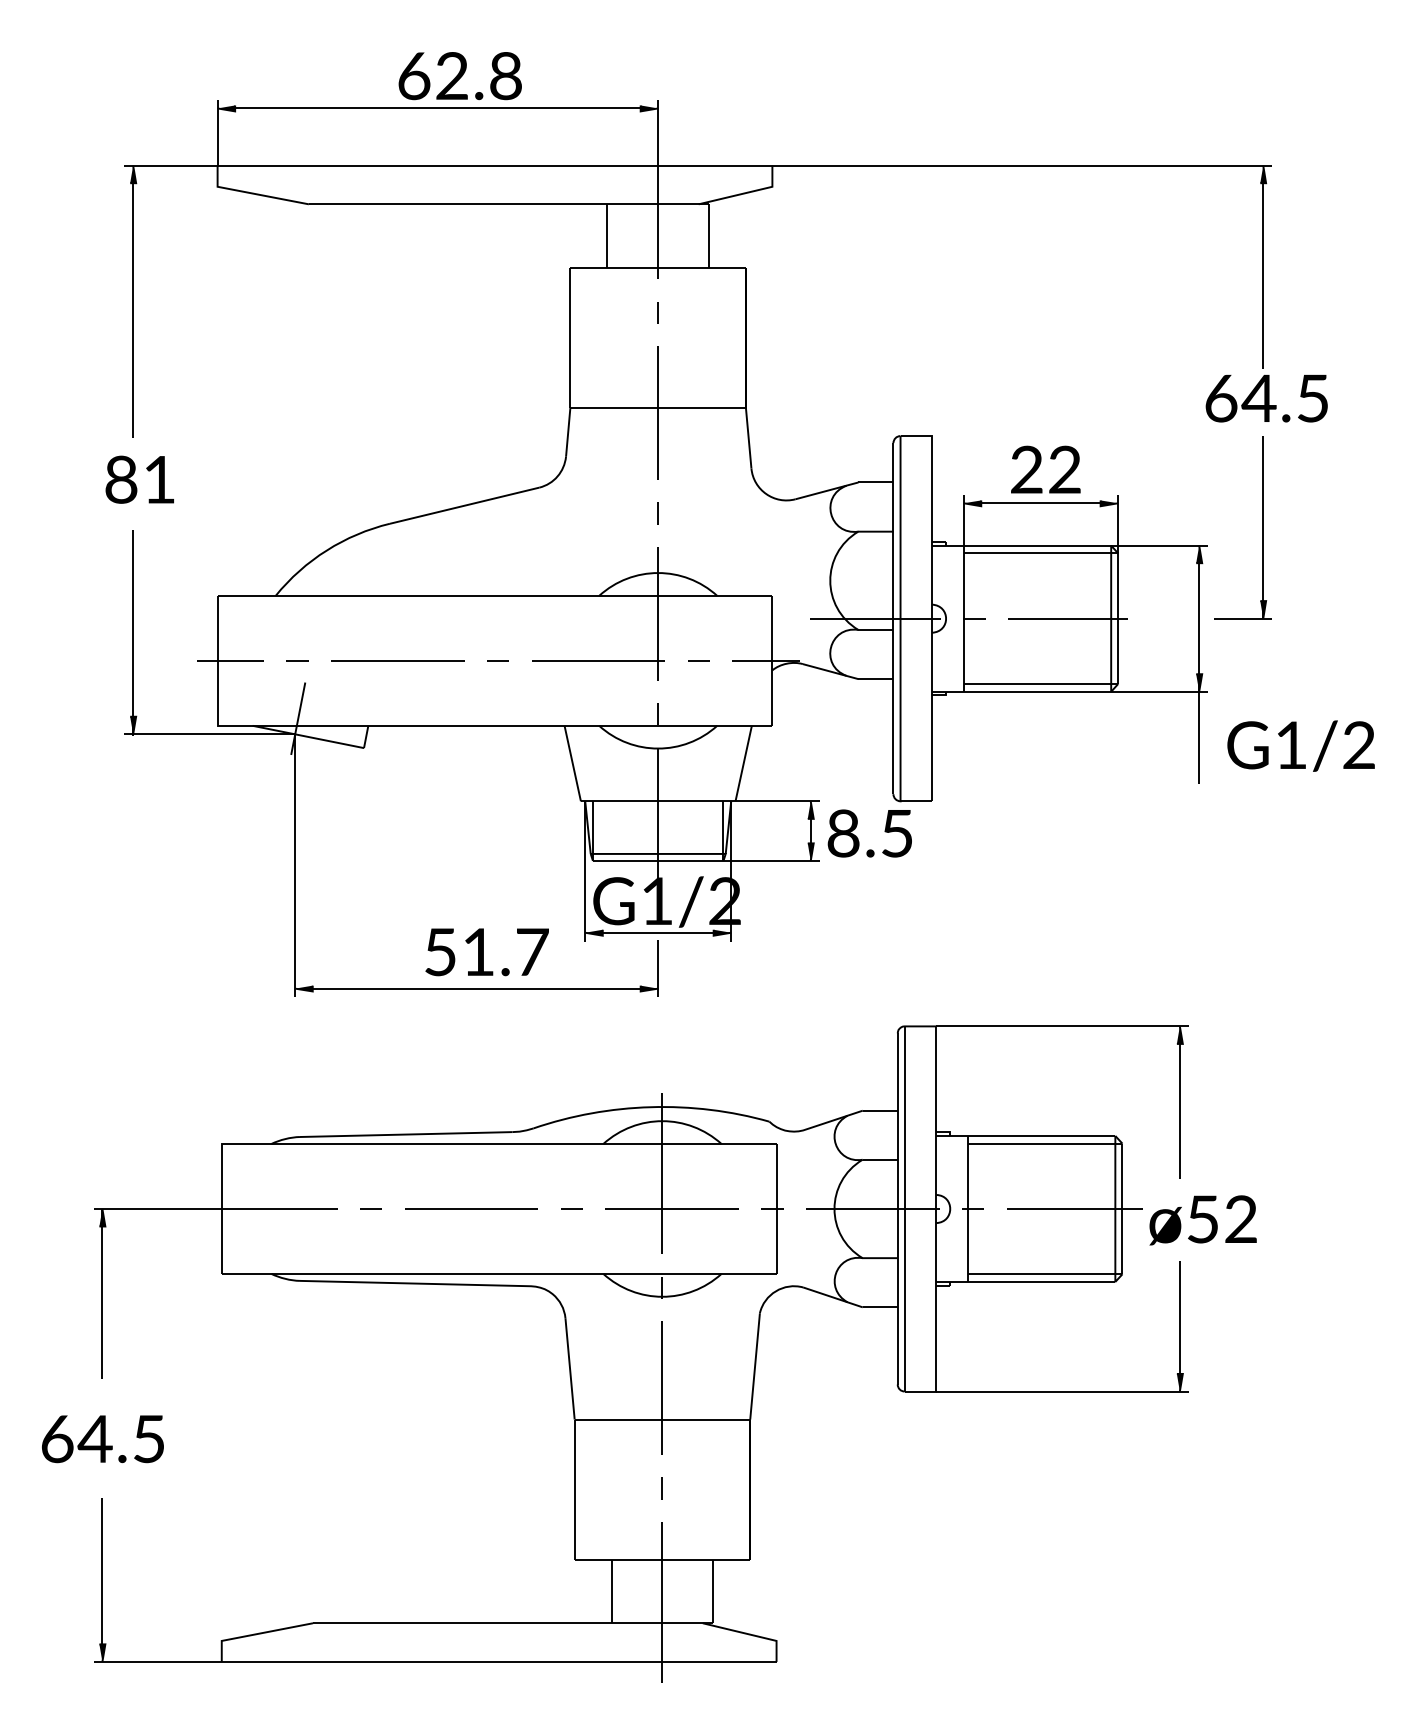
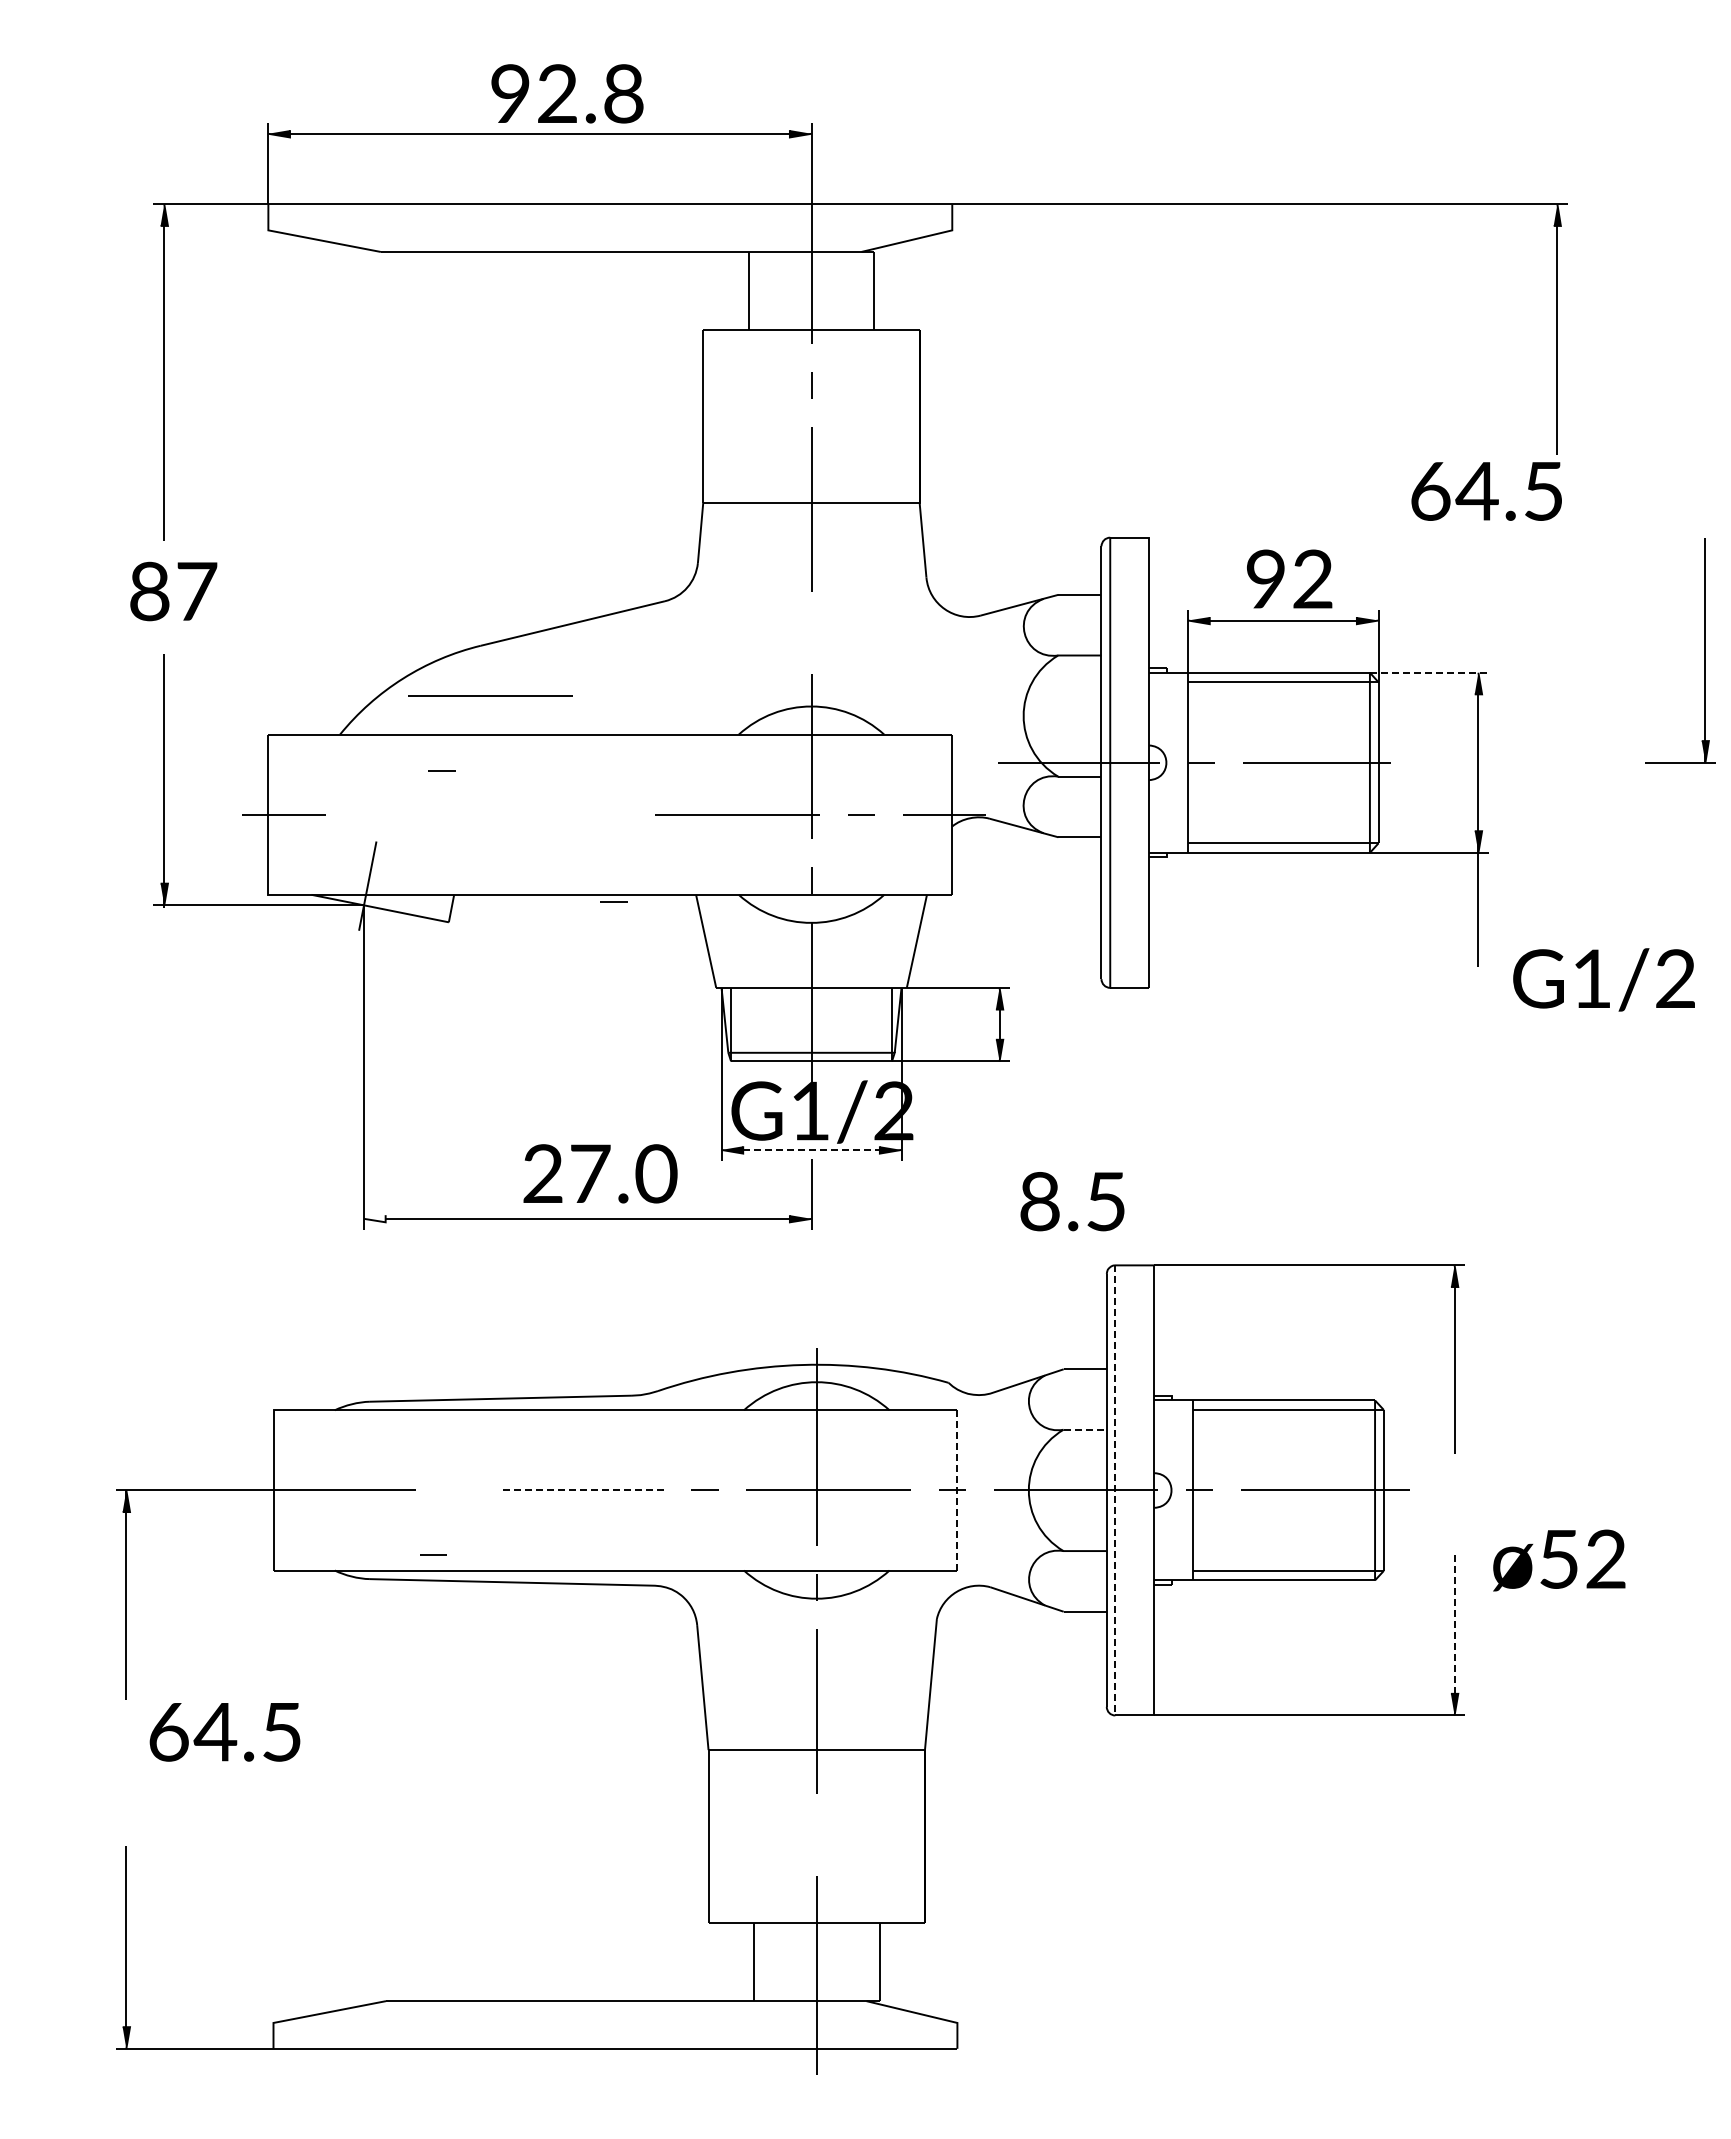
text: (414, 75) -> (510, 93), 62.8 -> 92.8
text: (1266, 398) -> (1486, 491), moved
text: (1026, 470) -> (1265, 579), 22 -> 92
text: (160, 479) -> (197, 591), 81 -> 87
line: (658, 513) -> (811, 632), removed
part: (1262, 527) -> (1704, 650), moved
line: (1159, 545) -> (1429, 672), solid -> dashed
line: (297, 660) -> (441, 770), moved
line: (397, 660) -> (490, 695), moved
line: (497, 660) -> (613, 901), moved
text: (1300, 745) -> (1603, 979), moved
text: (869, 833) -> (1072, 1201), moved
line: (659, 932) -> (812, 1149), solid -> dashed
text: (487, 951) -> (600, 1173), 51.7 -> 27.0
fill: (303, 988) -> (374, 1218), removed
line: (880, 1159) -> (1085, 1429), solid -> dashed
line: (371, 1208) -> (433, 1554), moved
line: (776, 1208) -> (957, 1489), solid -> dashed
line: (470, 1209) -> (580, 1490), solid -> dashed
line: (904, 1209) -> (1115, 1490), solid -> dashed
text: (1203, 1220) -> (1559, 1560), moved
line: (1179, 1317) -> (1454, 1624), solid -> dashed
text: (102, 1439) -> (224, 1732), moved
line: (662, 1488) -> (816, 1834), removed

